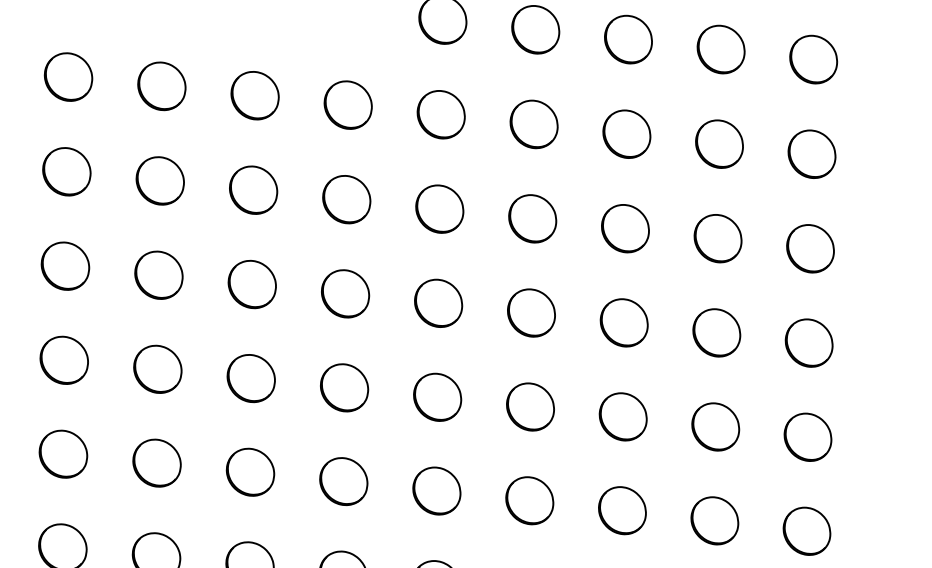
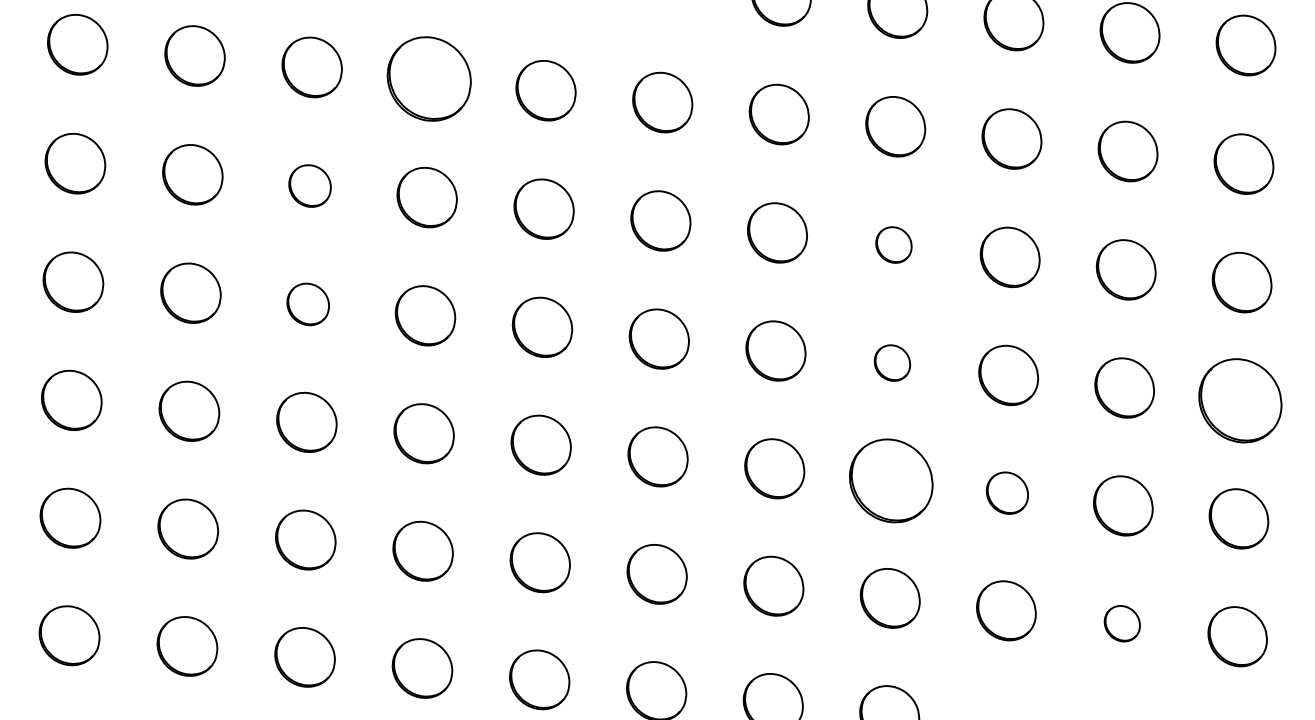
part: (161, 85) -> (428, 78), size x1.4
part: (66, 171) -> (309, 185), size x0.7
part: (532, 218) -> (893, 244), size x0.6
part: (64, 266) -> (307, 304), size x0.7
part: (531, 312) -> (892, 362), size x0.6
part: (809, 342) -> (1240, 400), size x1.4
part: (529, 406) -> (890, 480), size x1.4
part: (623, 416) -> (1007, 492), size x0.7
part: (715, 520) -> (1122, 623), size x0.6

